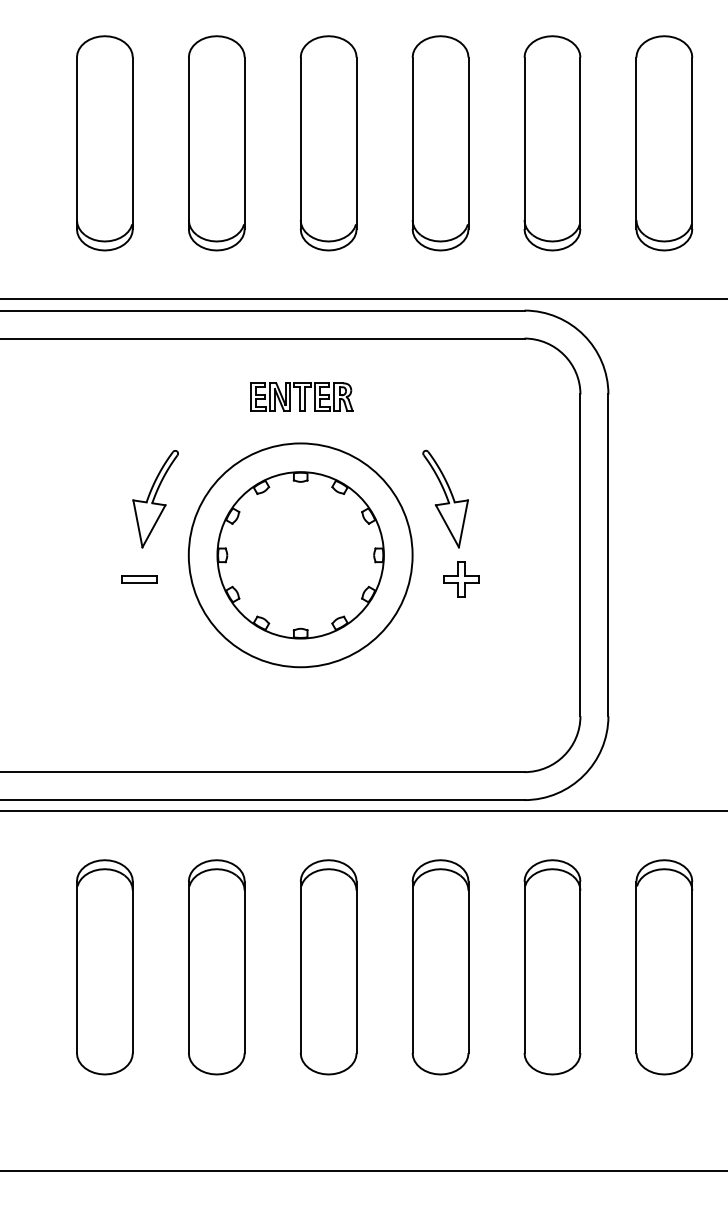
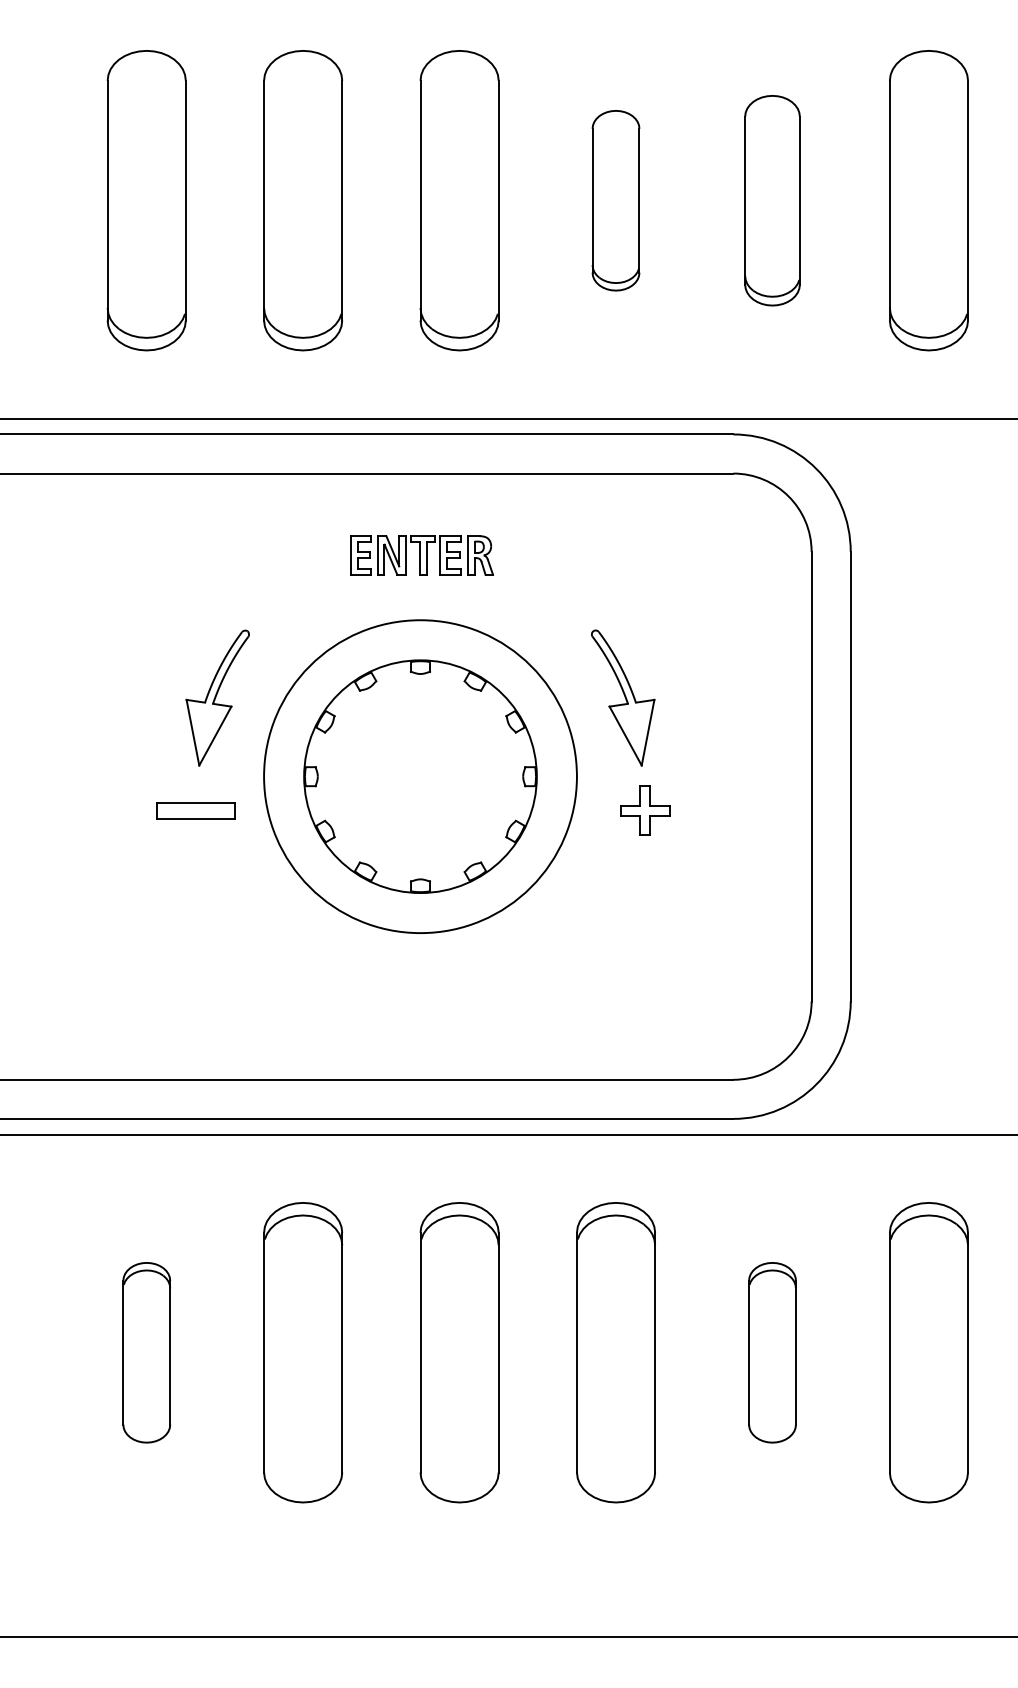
part: (440, 143) -> (615, 200), size x0.6
part: (552, 143) -> (772, 200), size x0.7
part: (139, 579) -> (195, 810), size x1.6
part: (104, 967) -> (146, 1352), size x0.6
part: (552, 967) -> (772, 1352), size x0.6

